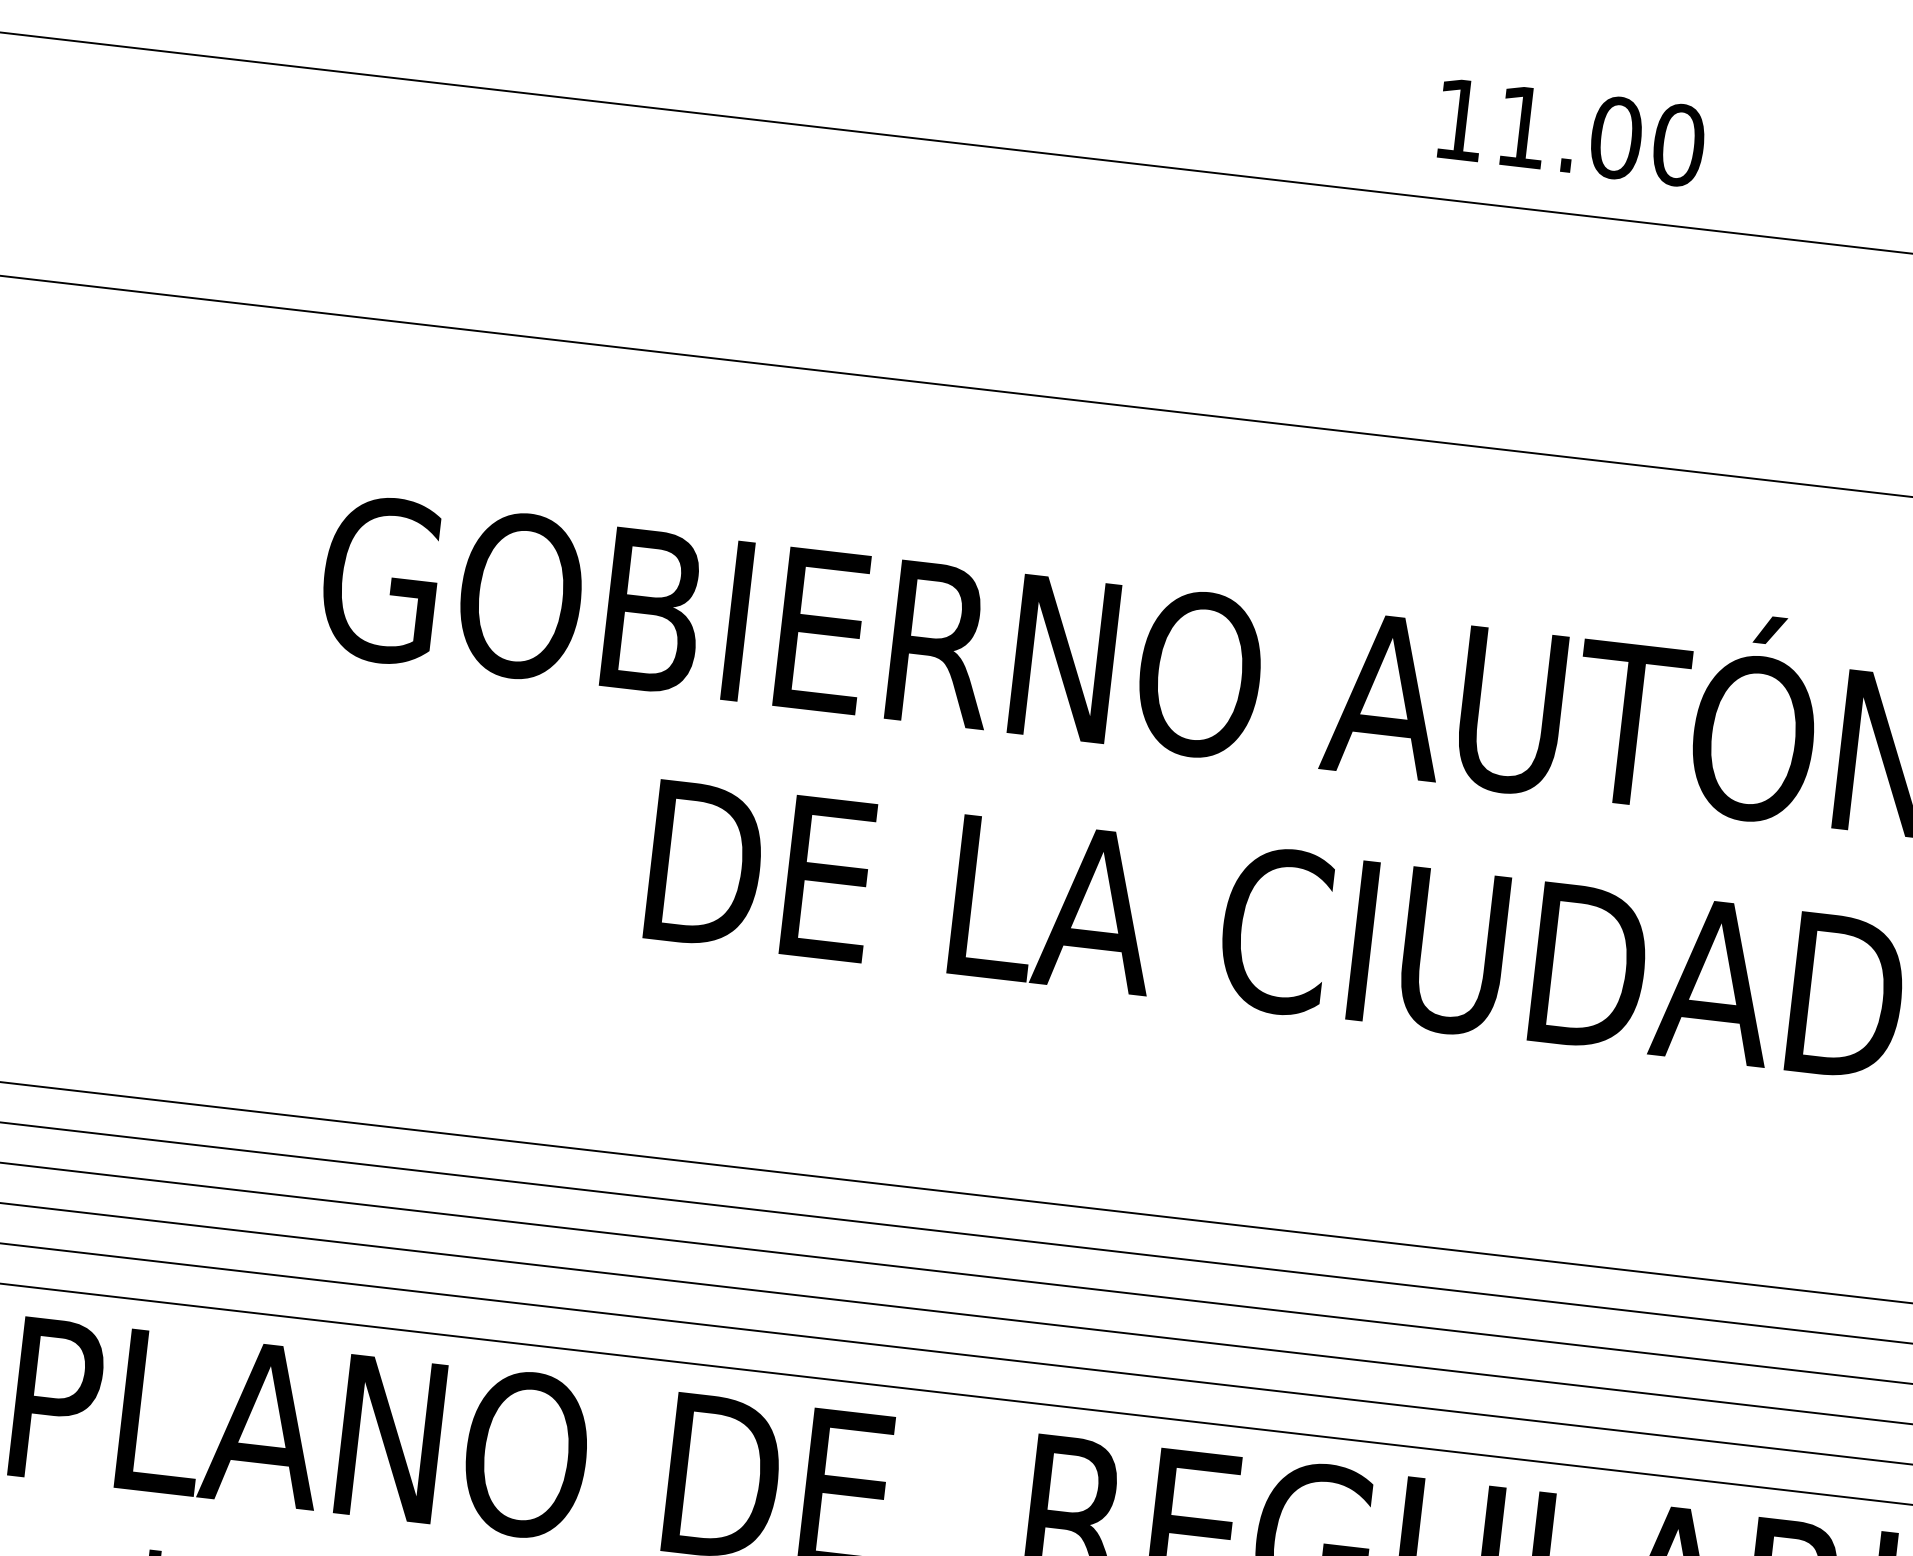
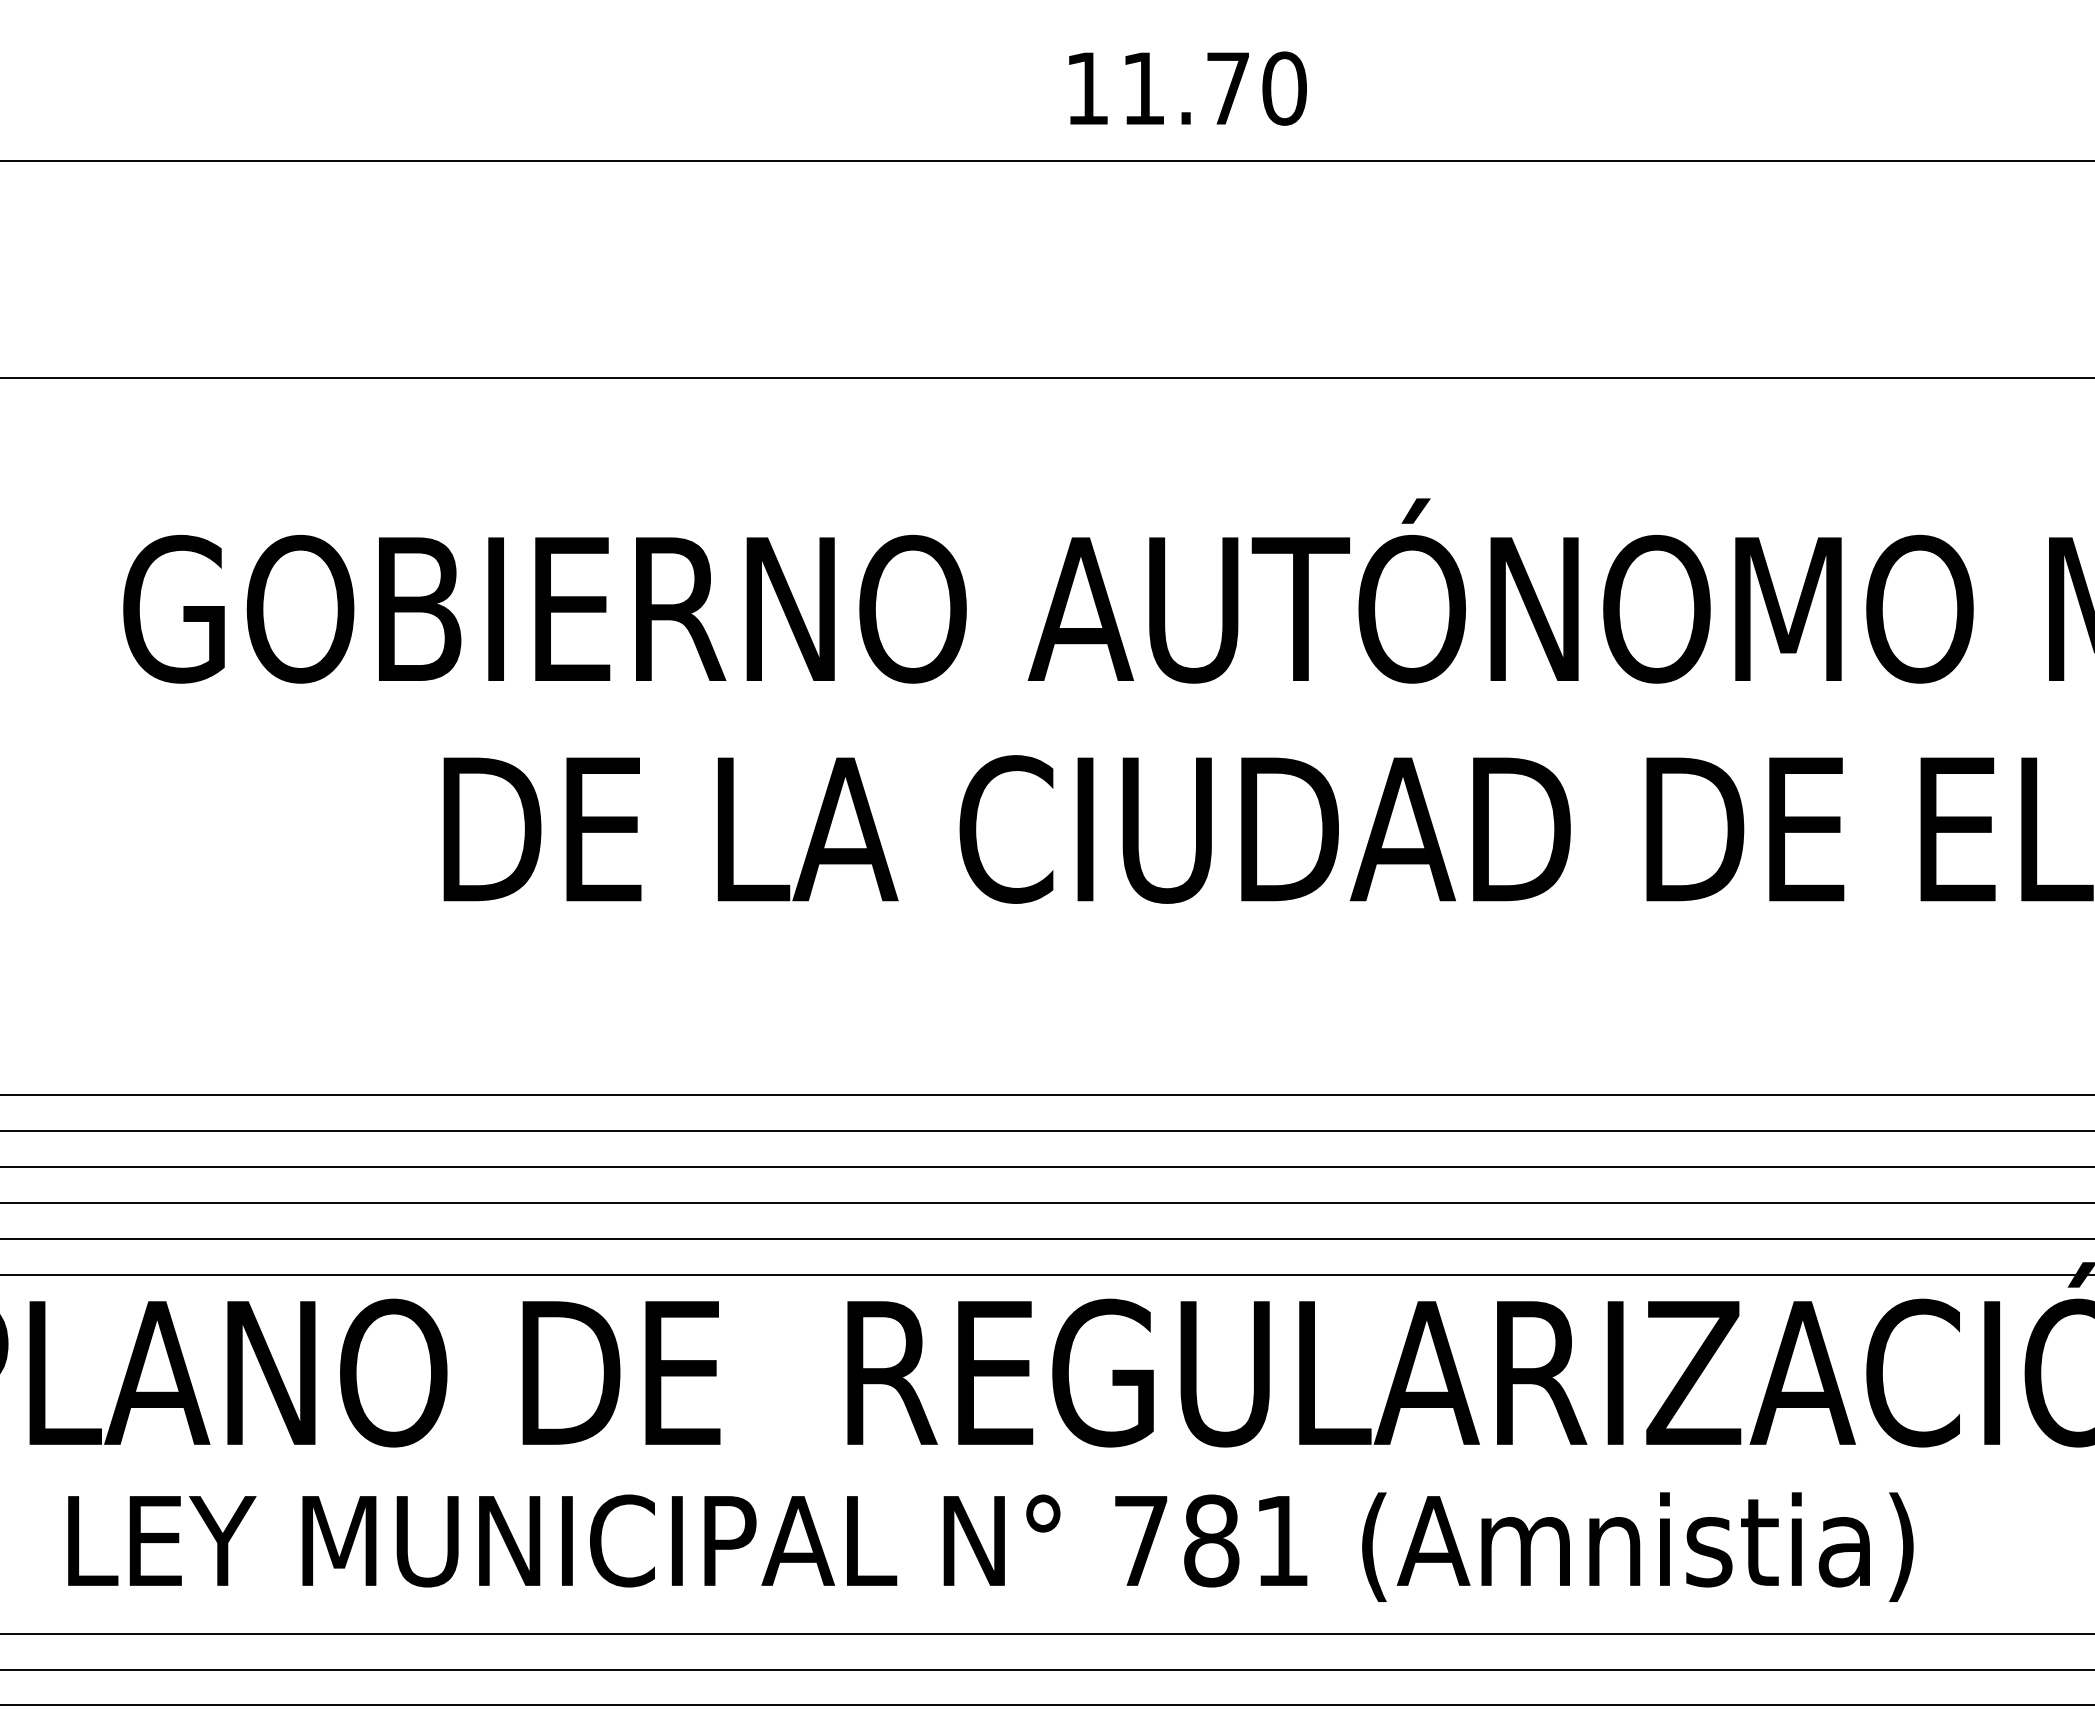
text: (1616, 137) -> (1228, 88), 11.00 -> 11.70

